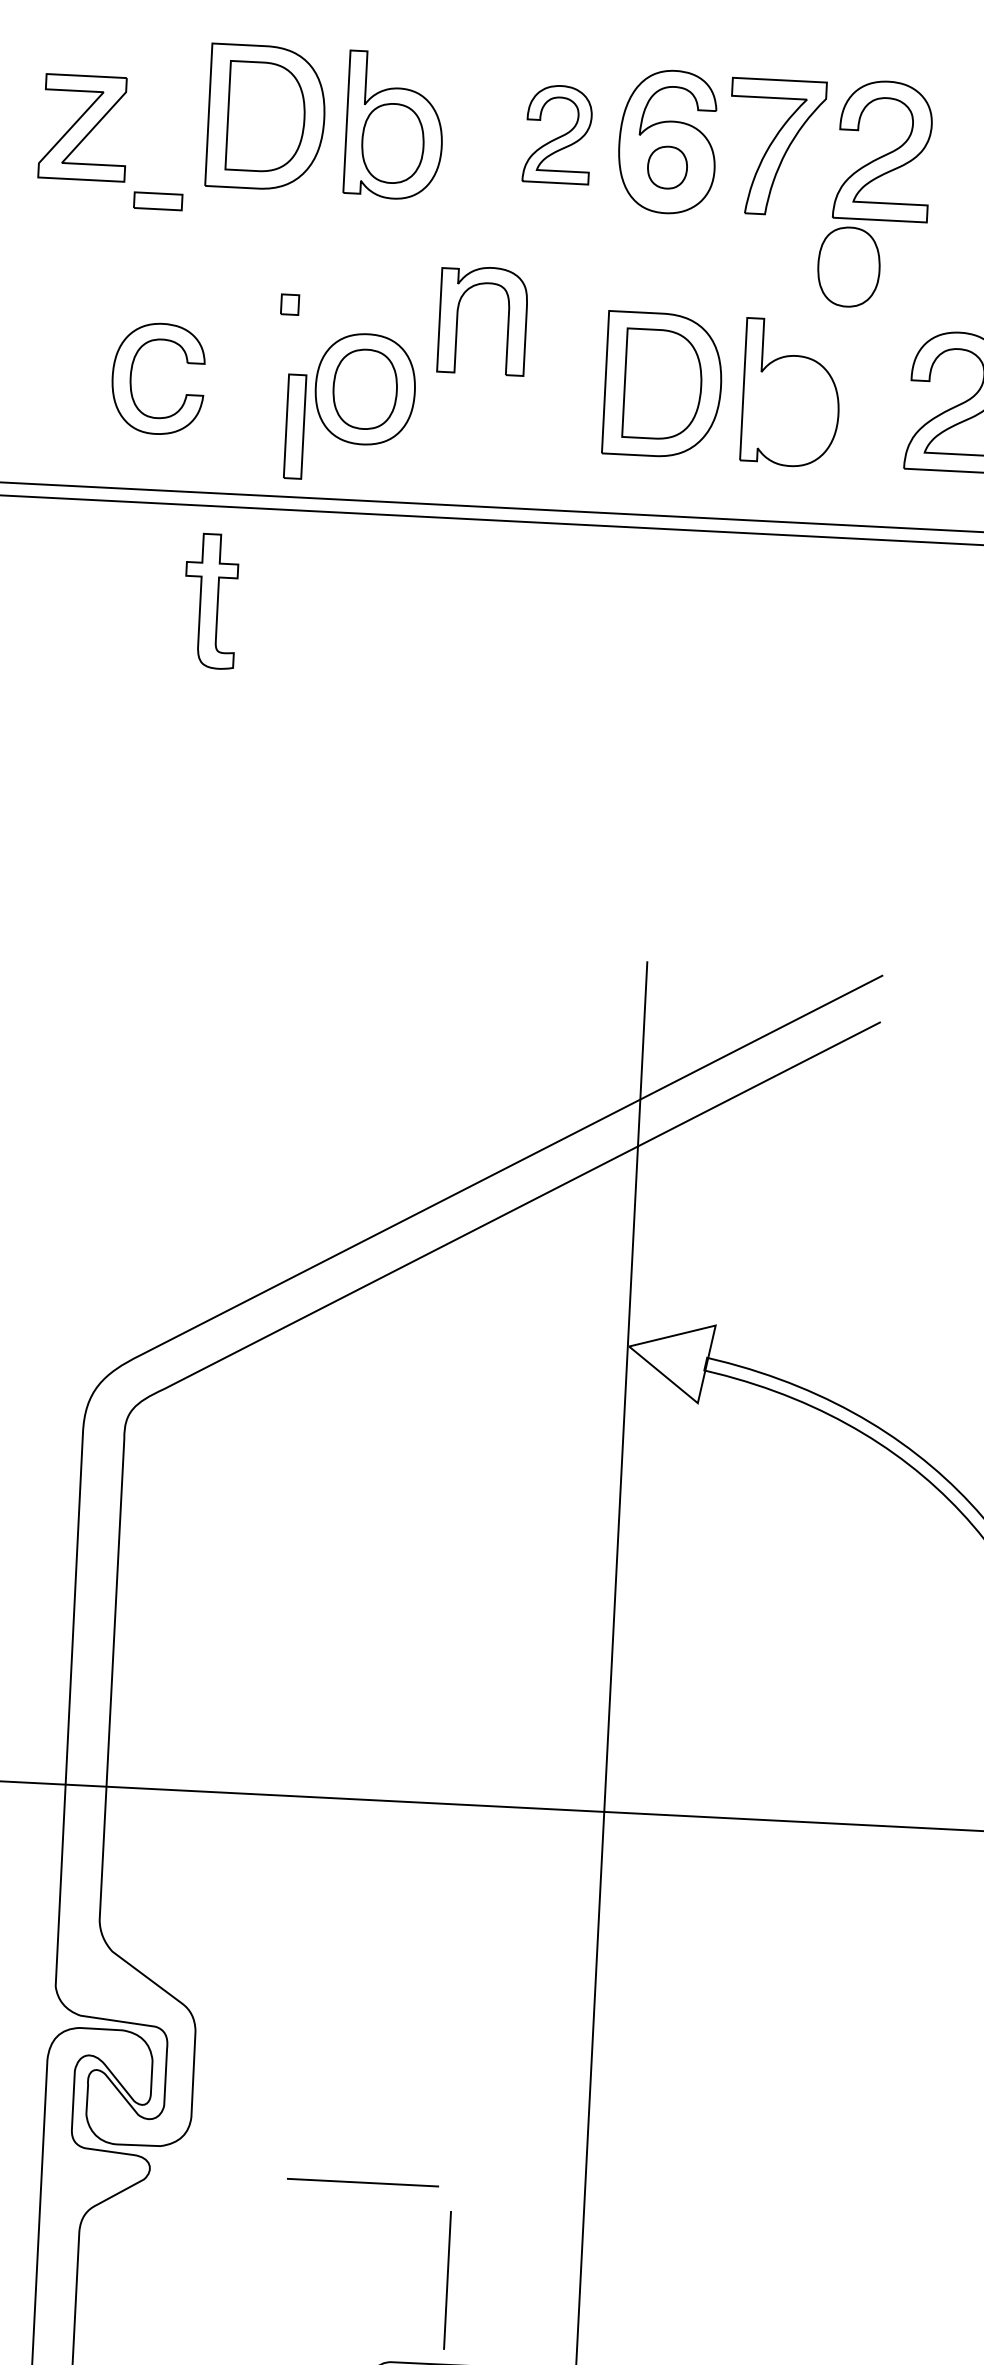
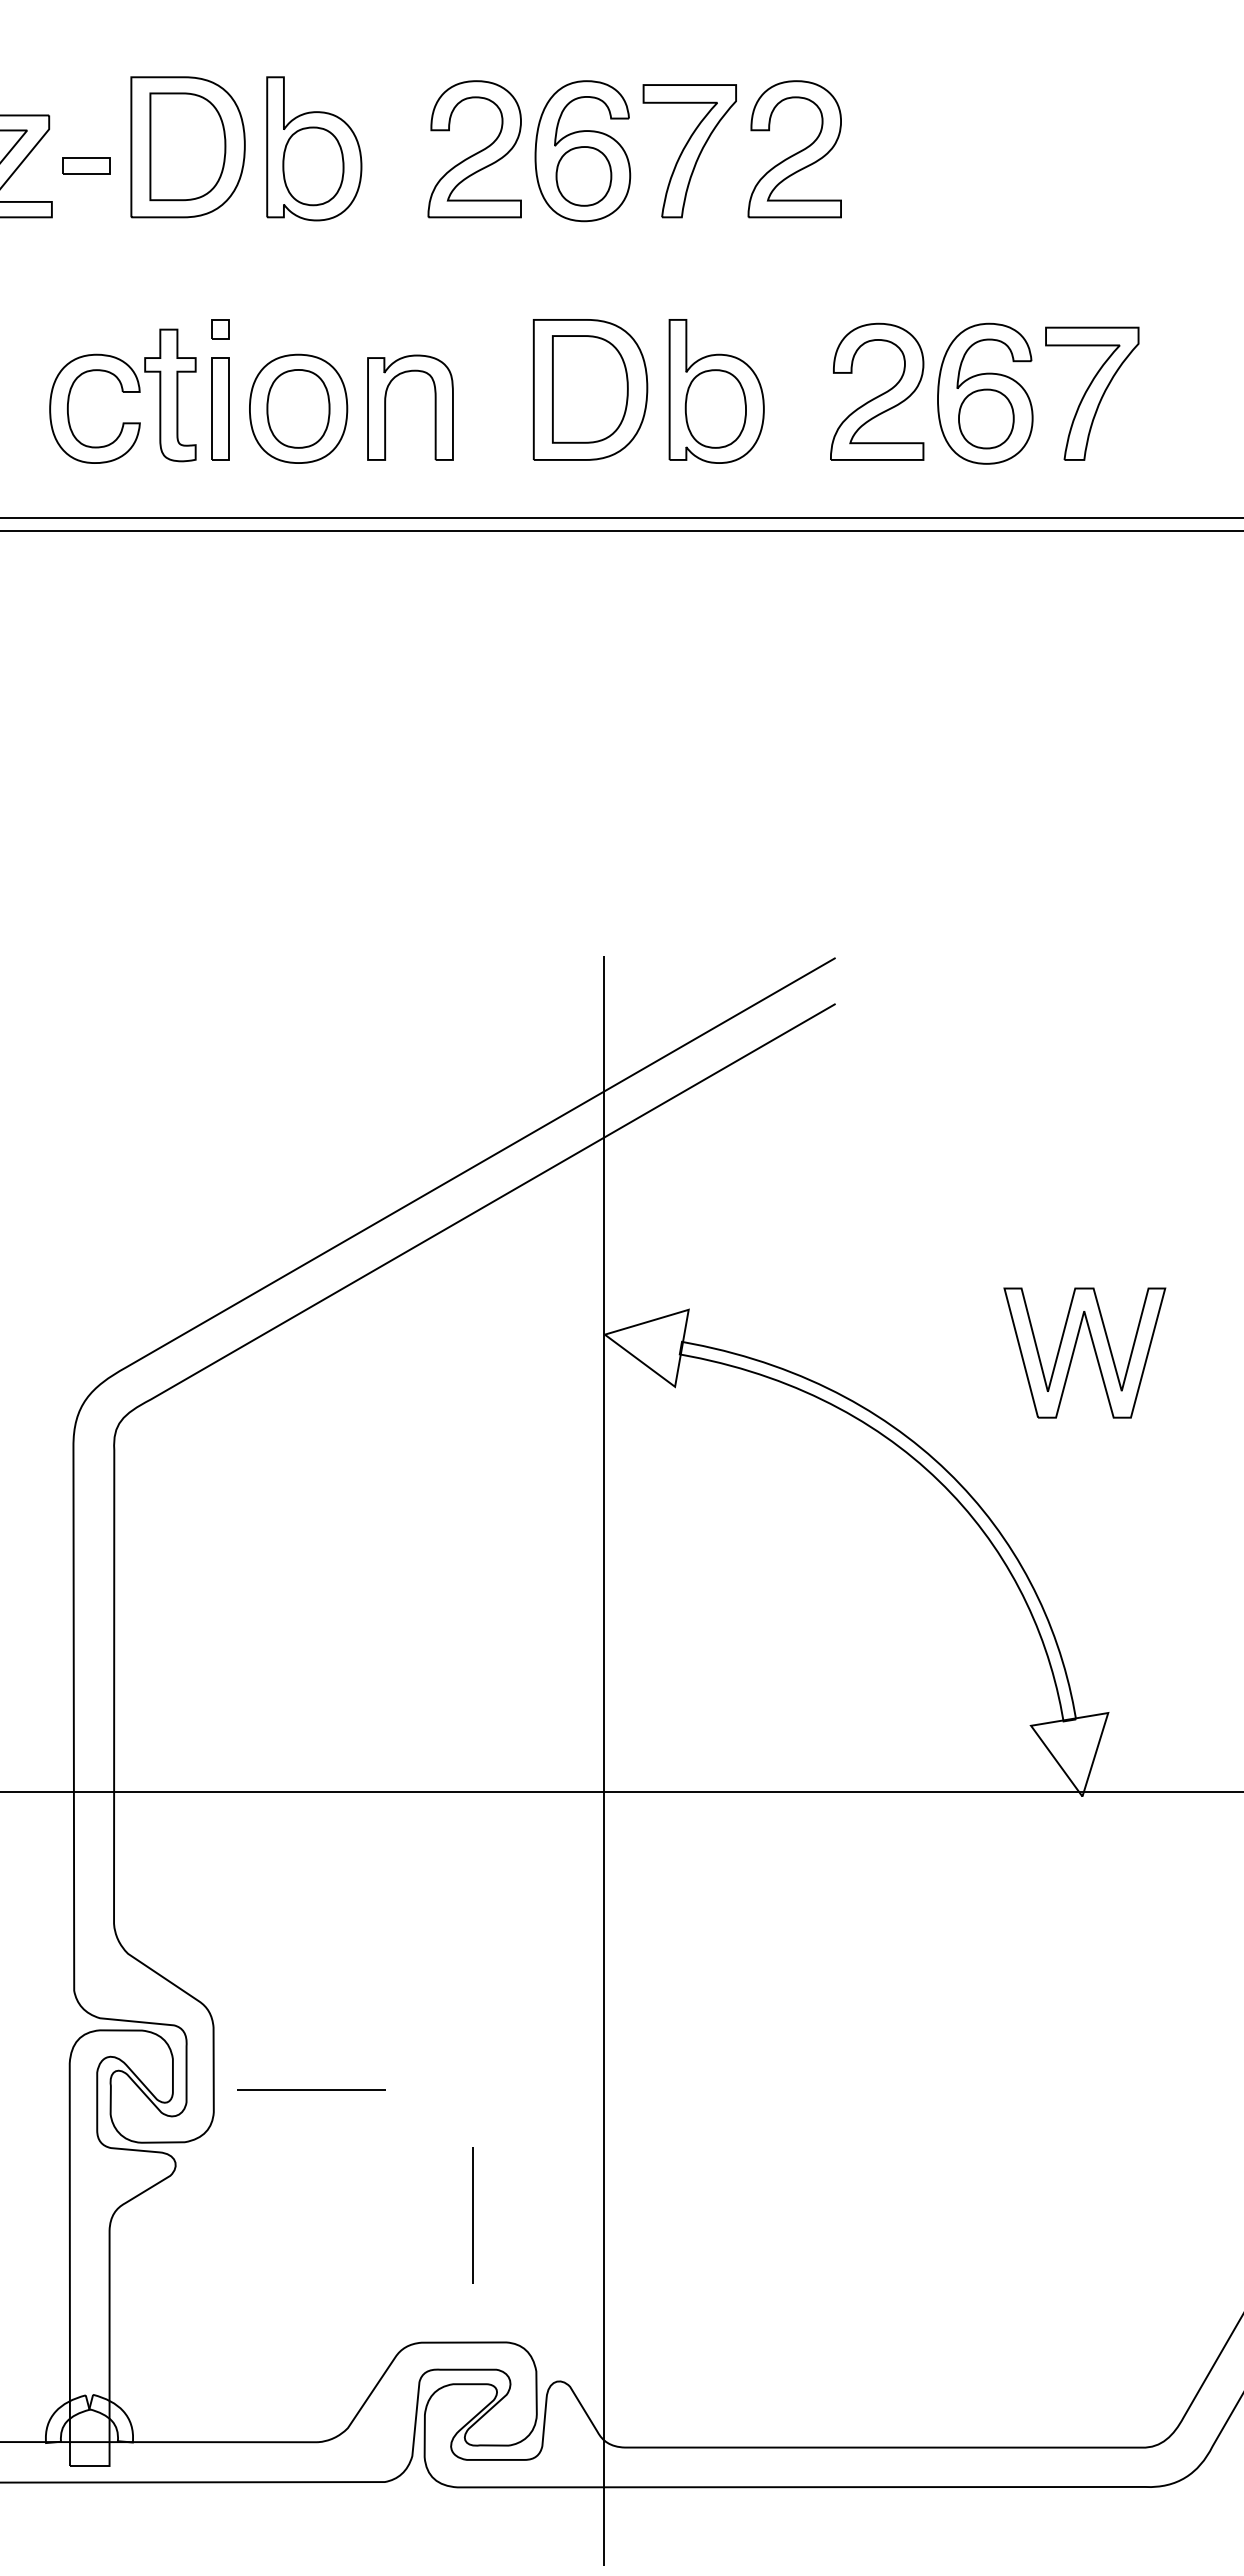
part: (557, 134) -> (474, 149), size x1.43
part: (667, 167) -> (583, 176), size x1.43
part: (158, 201) -> (86, 165), moved
part: (848, 266) -> (715, 408), moved
part: (507, 321) -> (434, 407), moved
part: (295, 426) -> (220, 408), moved
part: (210, 601) -> (170, 395), moved
line: (363, 2182) -> (311, 2089), moved
line: (446, 2280) -> (472, 2215), moved

